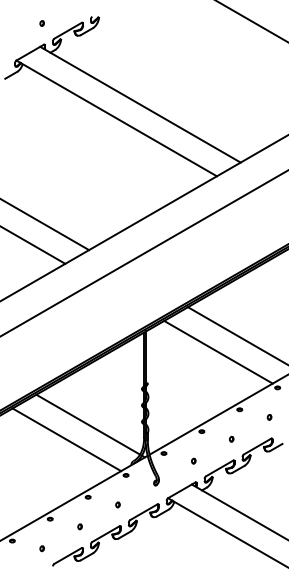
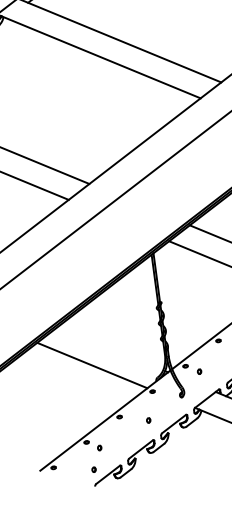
line: (88, 424) -> (110, 348), removed
part: (193, 460) -> (199, 371), moved
part: (79, 526) -> (99, 447), moved
part: (41, 548) -> (93, 469), moved

